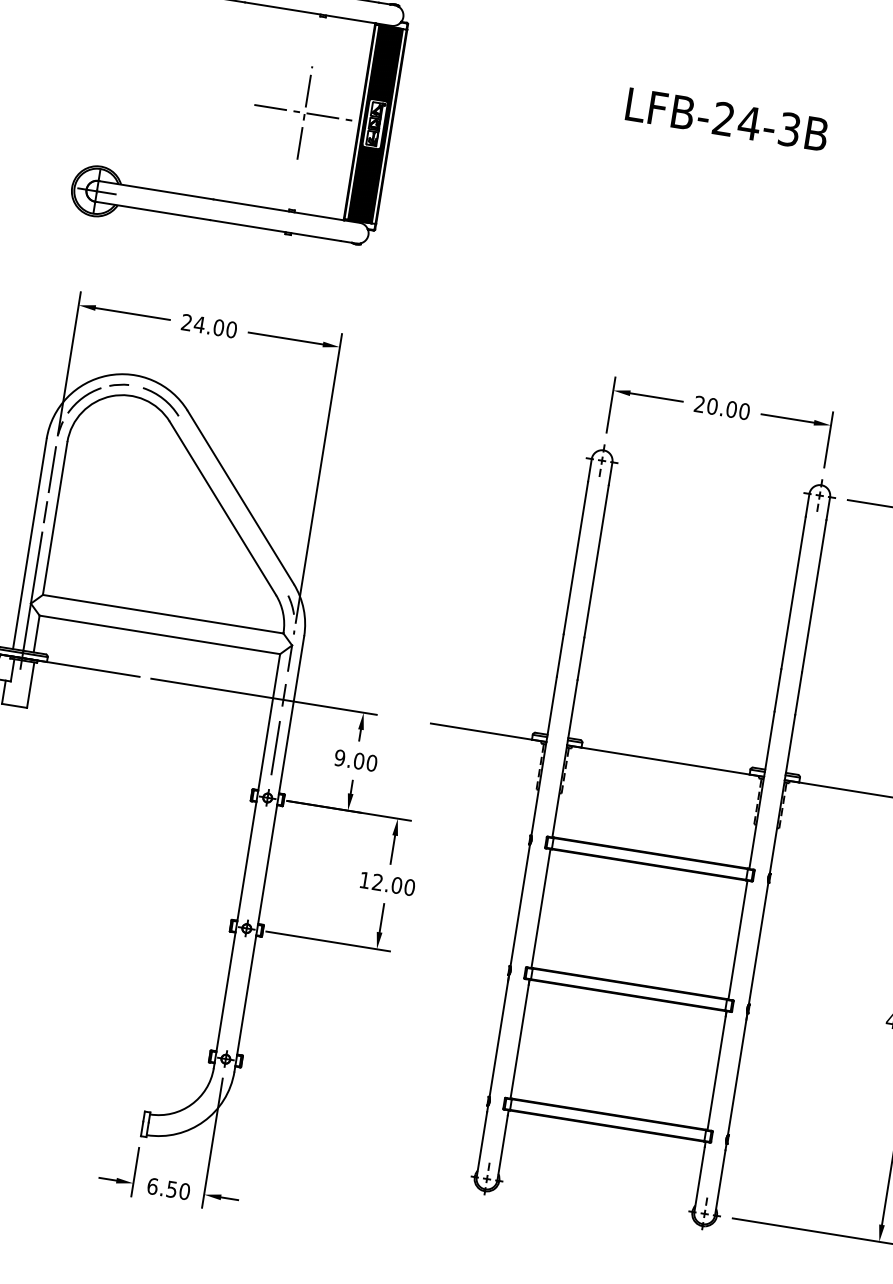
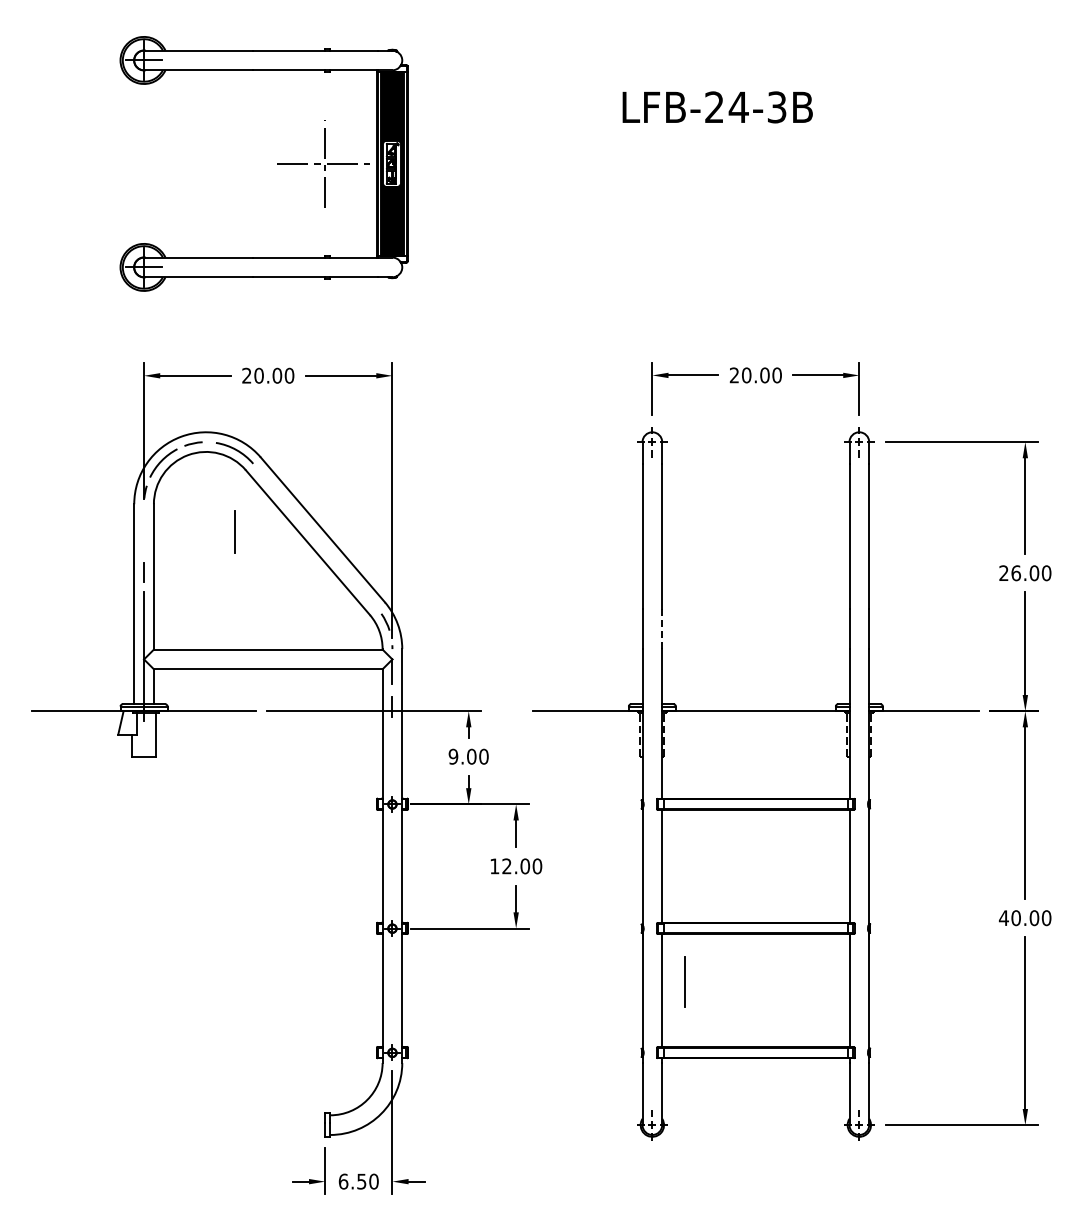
text: (200, 324) -> (259, 375), 24.00 -> 20.00
line: (51, 468) -> (234, 531), moved
line: (581, 658) -> (662, 628), solid -> dashed
line: (274, 747) -> (684, 981), moved

